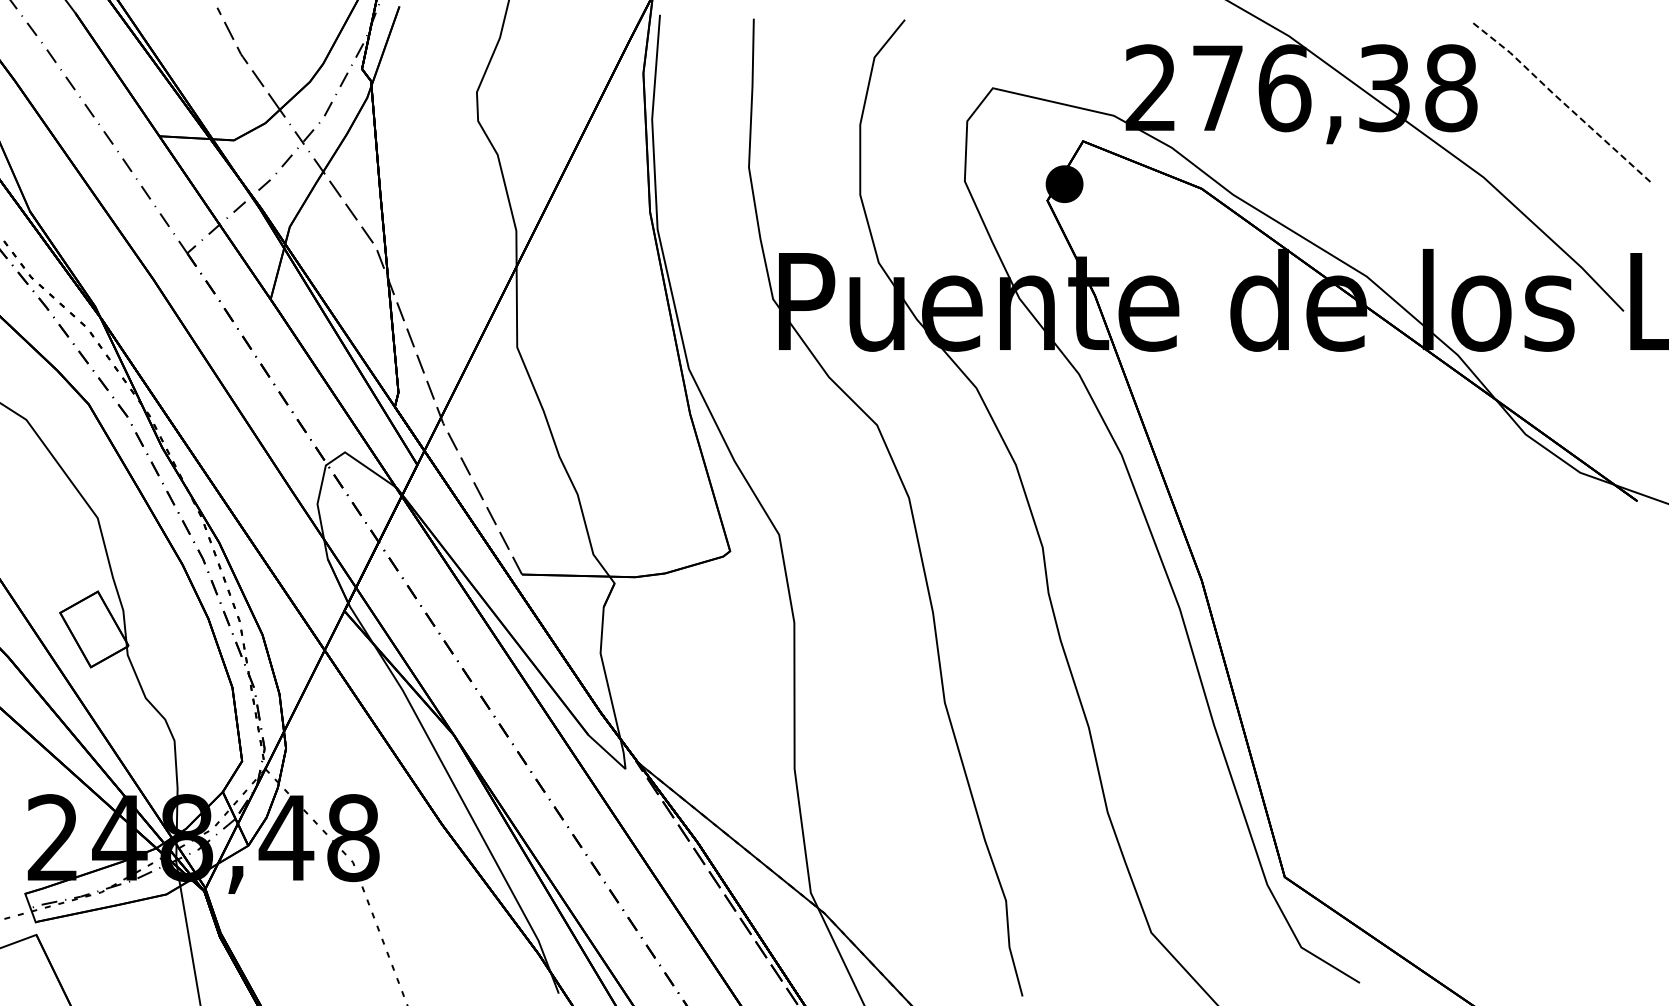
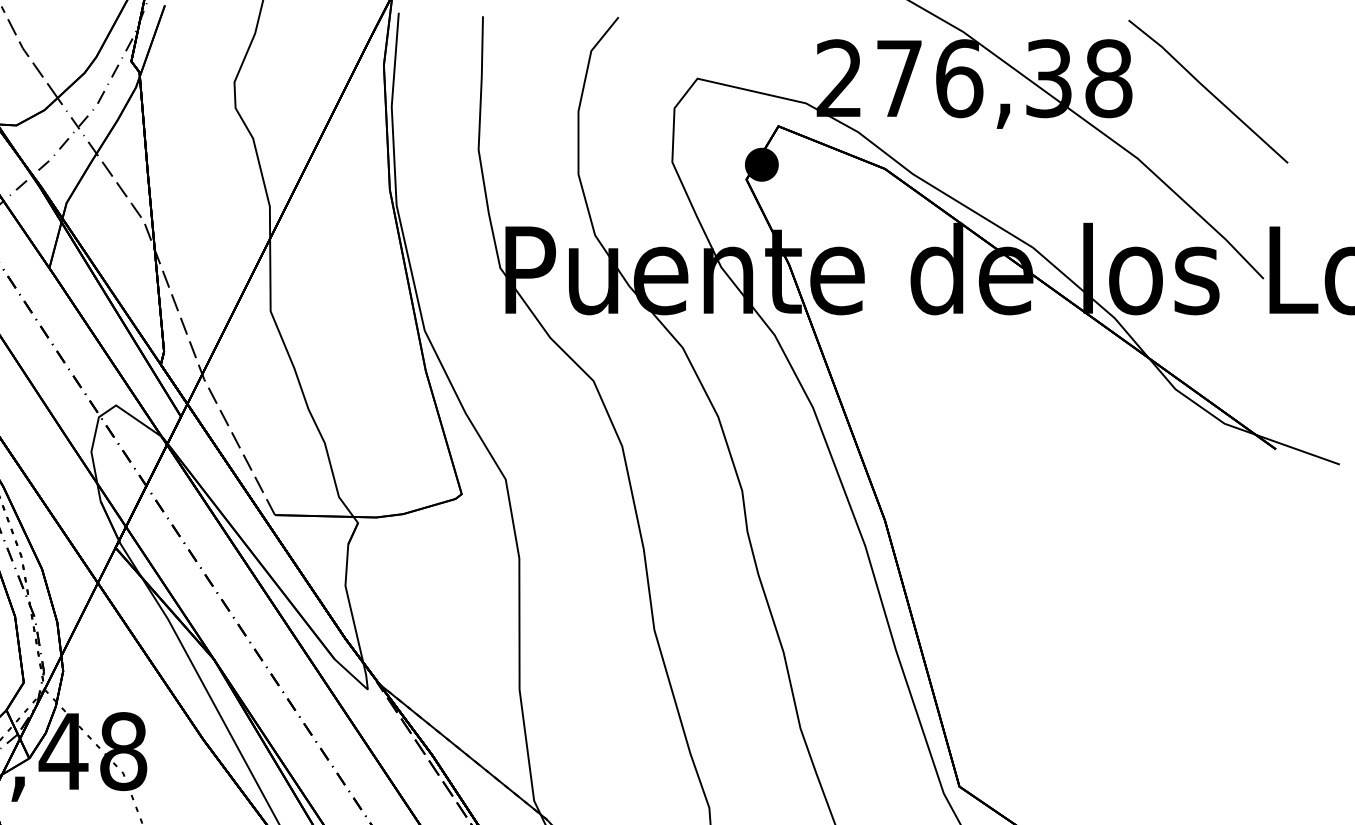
line: (1561, 101) -> (1207, 90), dashed -> solid

